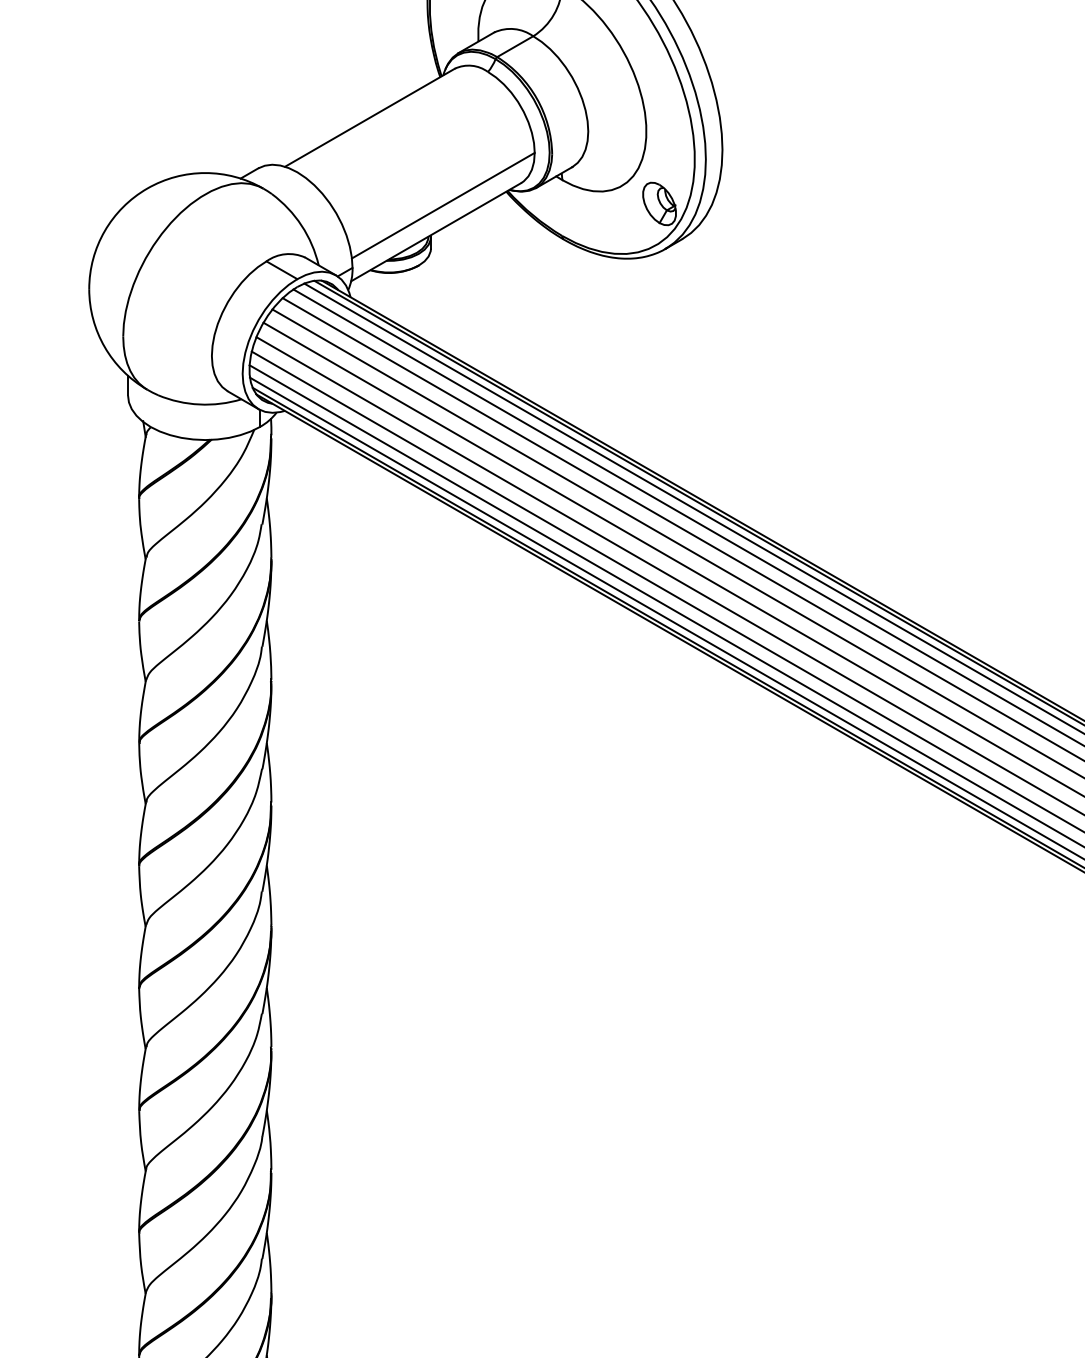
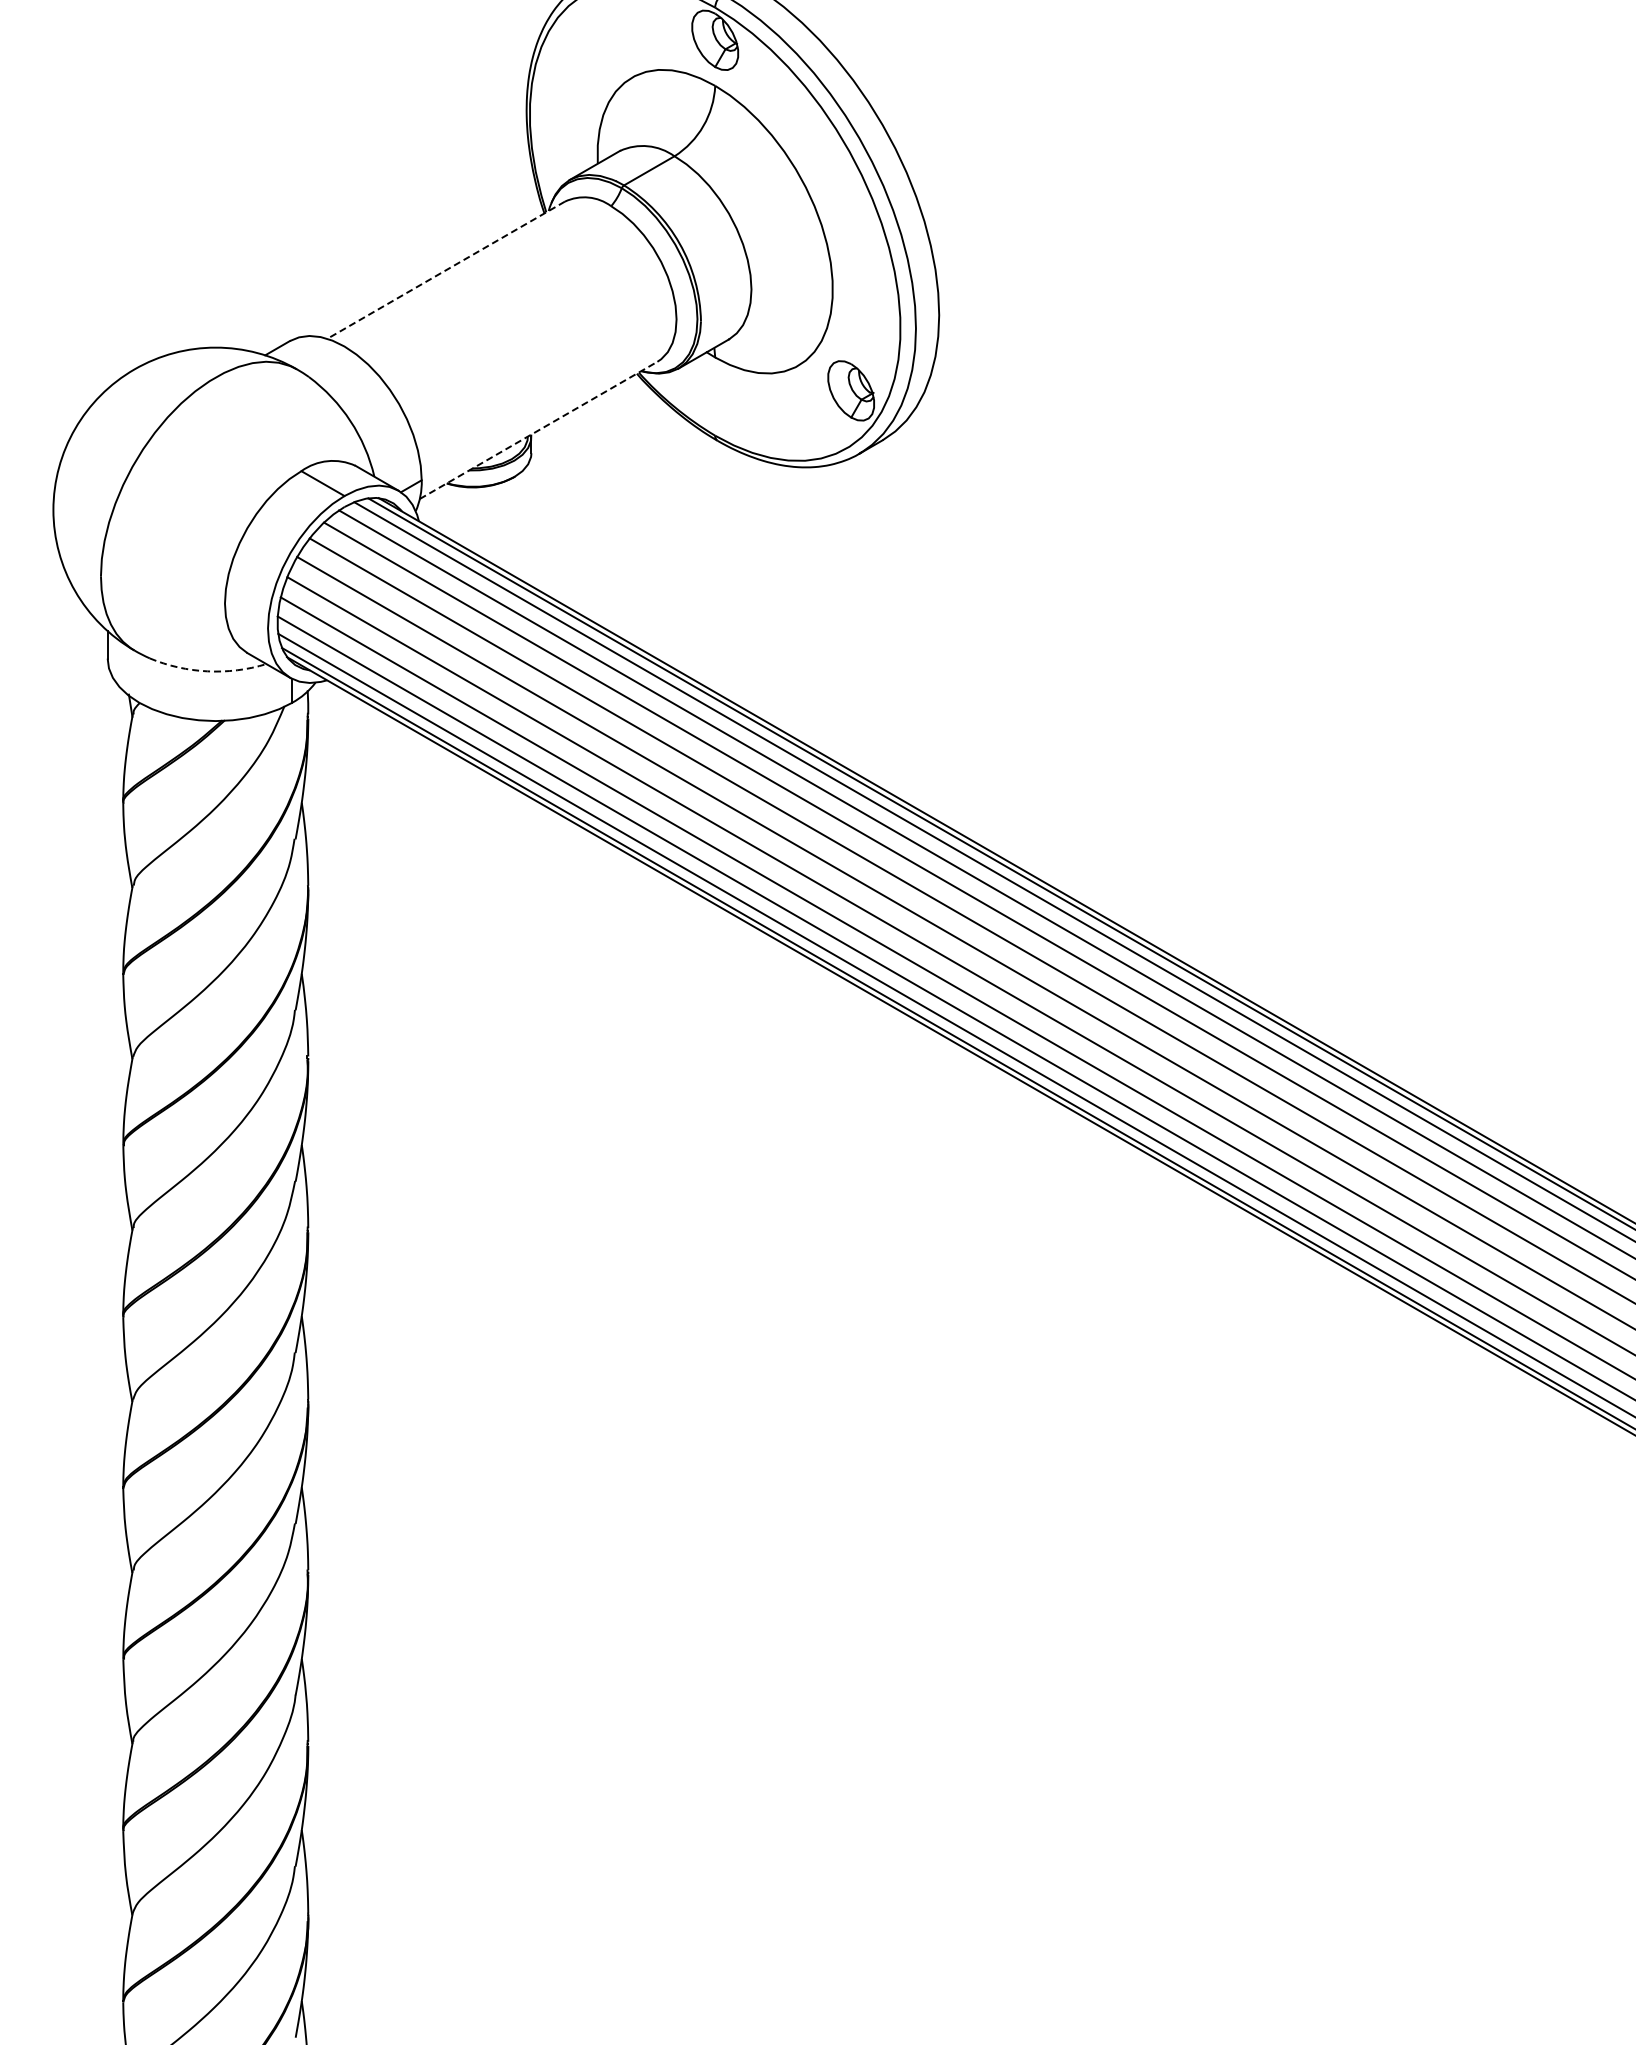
line: (369, 117) -> (445, 270), solid -> dashed
line: (443, 205) -> (548, 393), removed
line: (436, 232) -> (539, 430), solid -> dashed
arc: (199, 404) -> (207, 671), solid -> dashed

